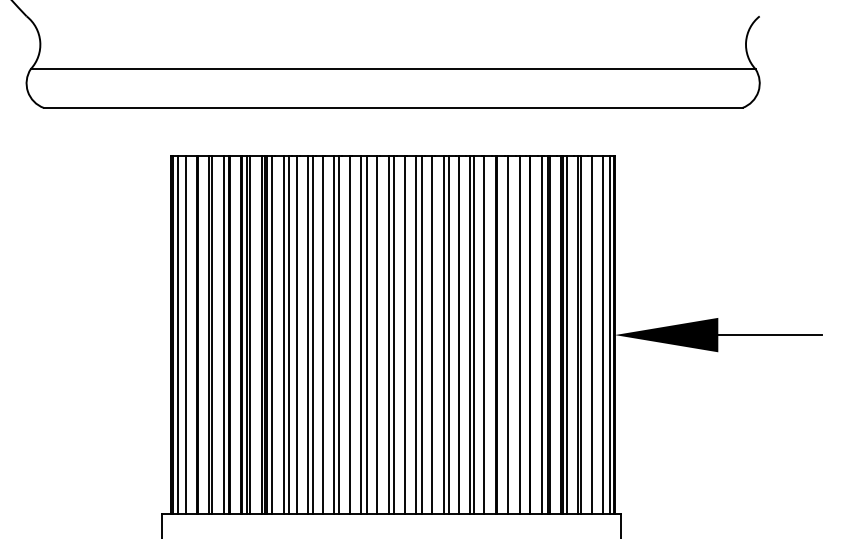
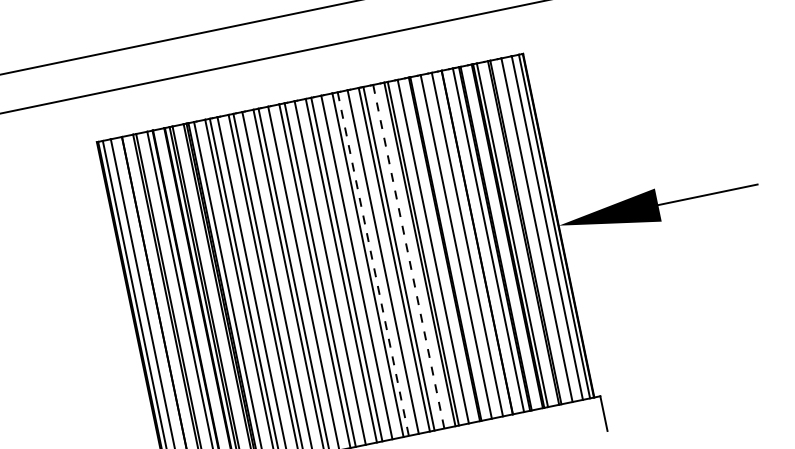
line: (421, 335) -> (373, 264), solid -> dashed
line: (458, 335) -> (408, 257), solid -> dashed

